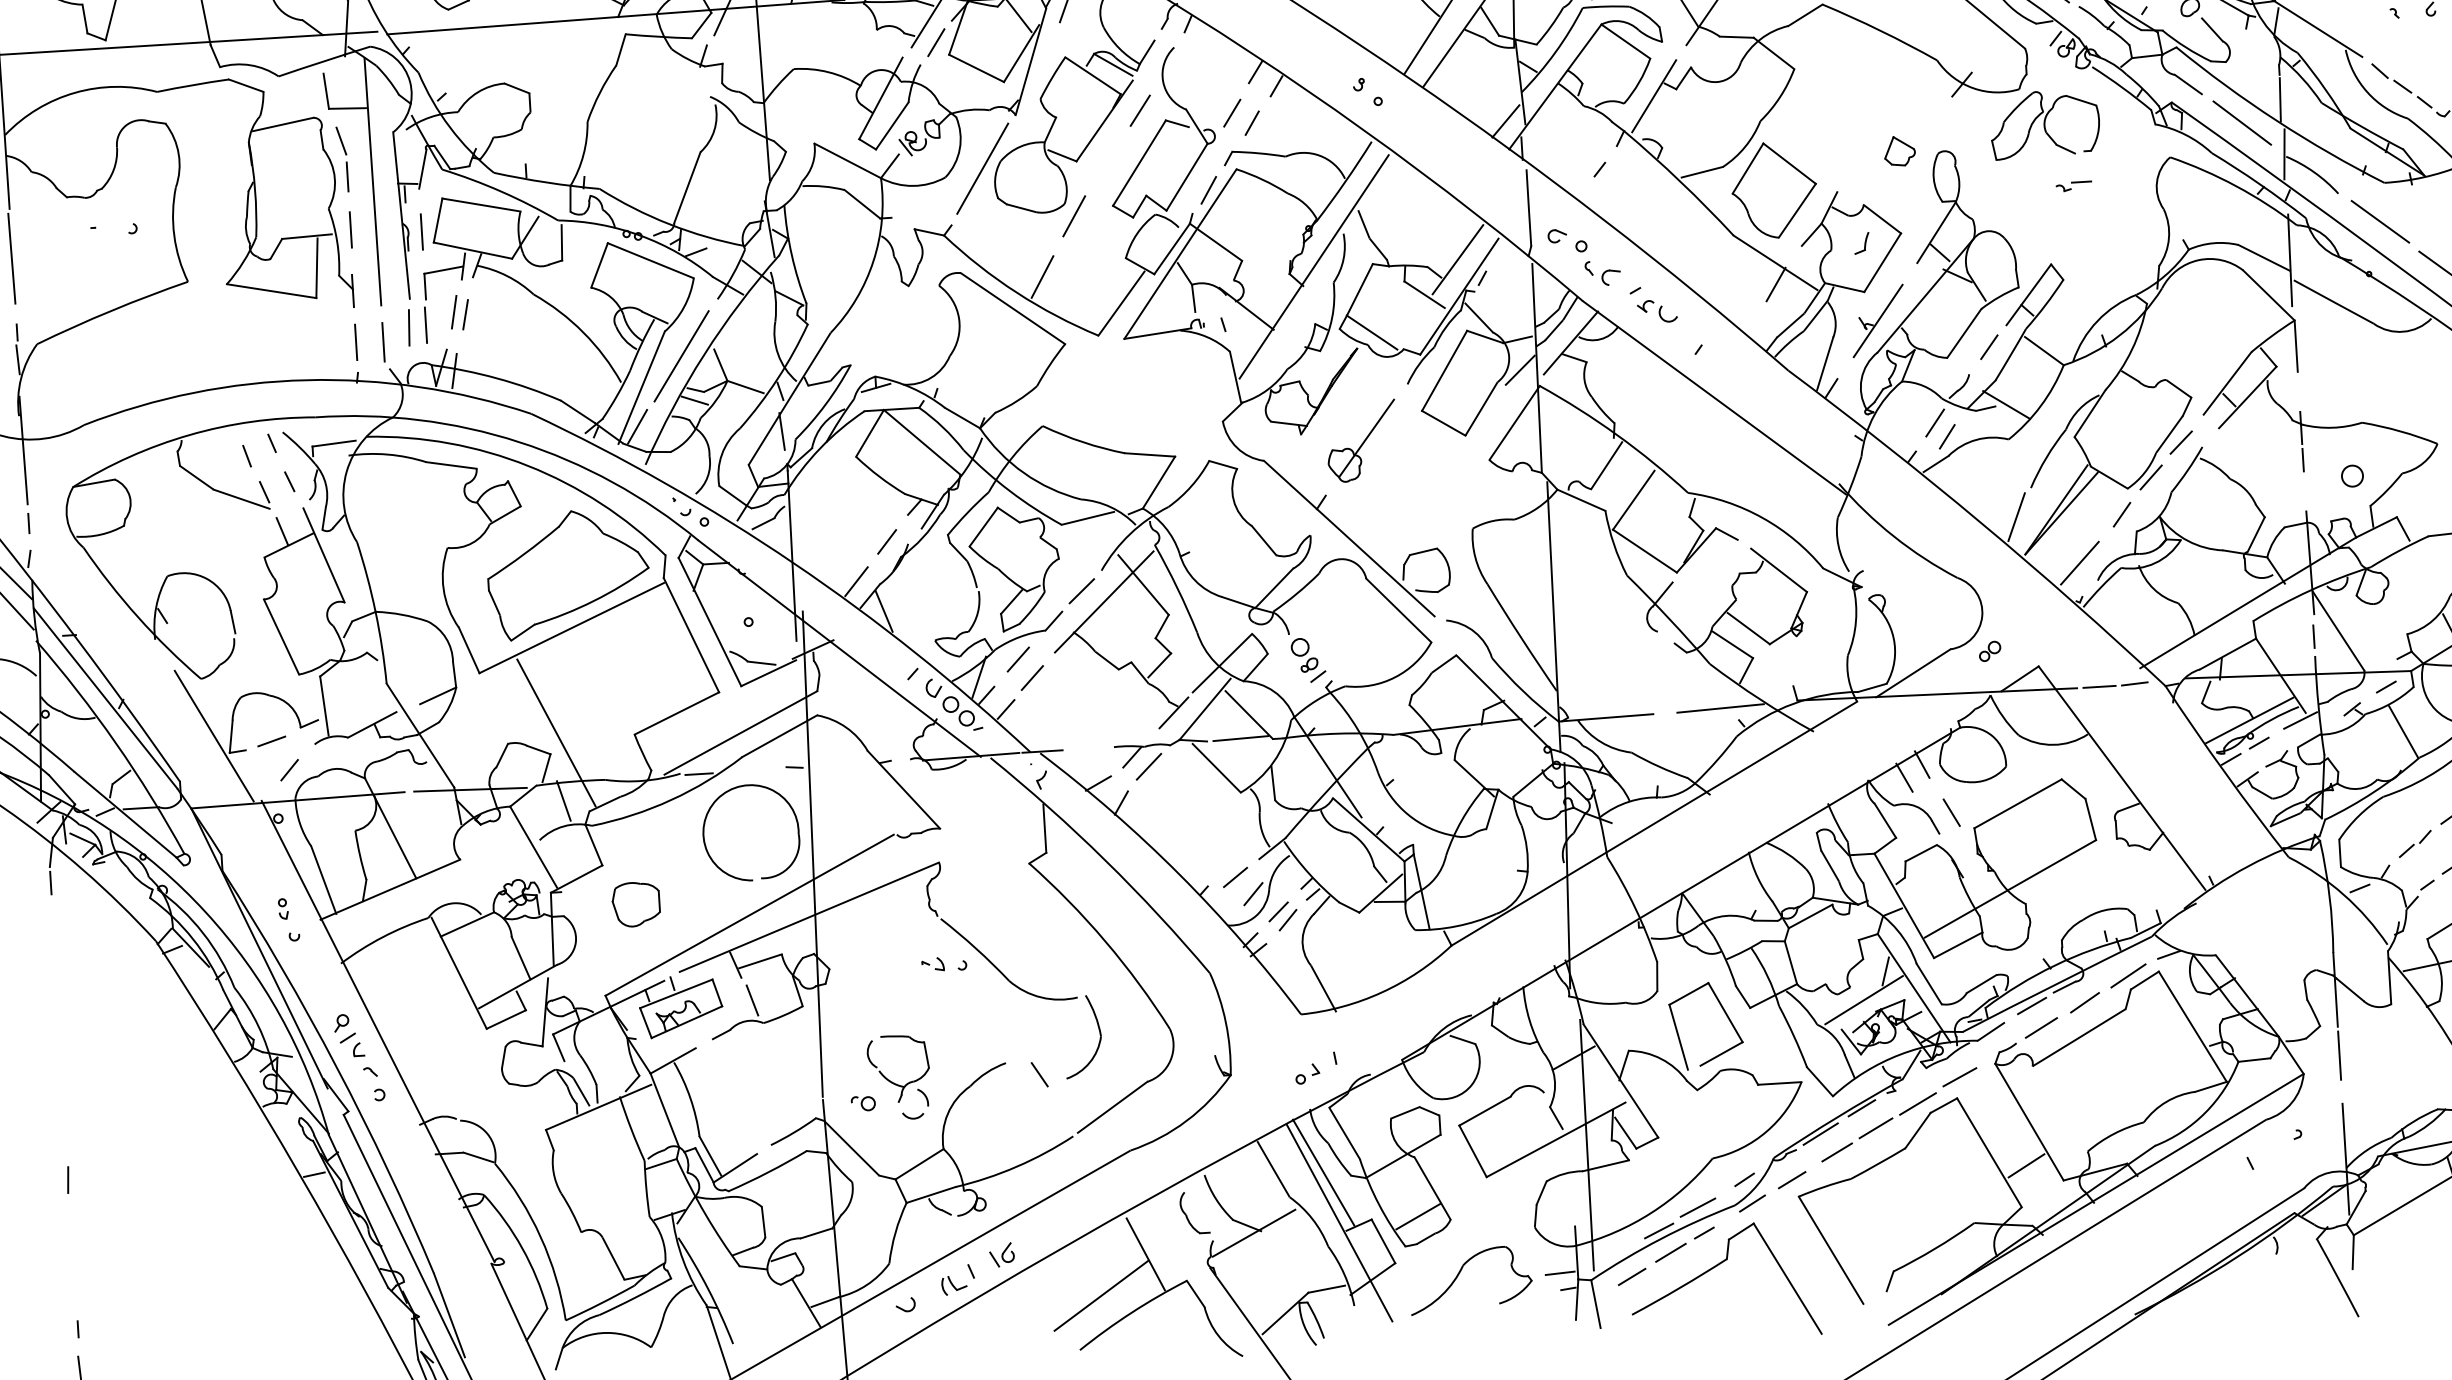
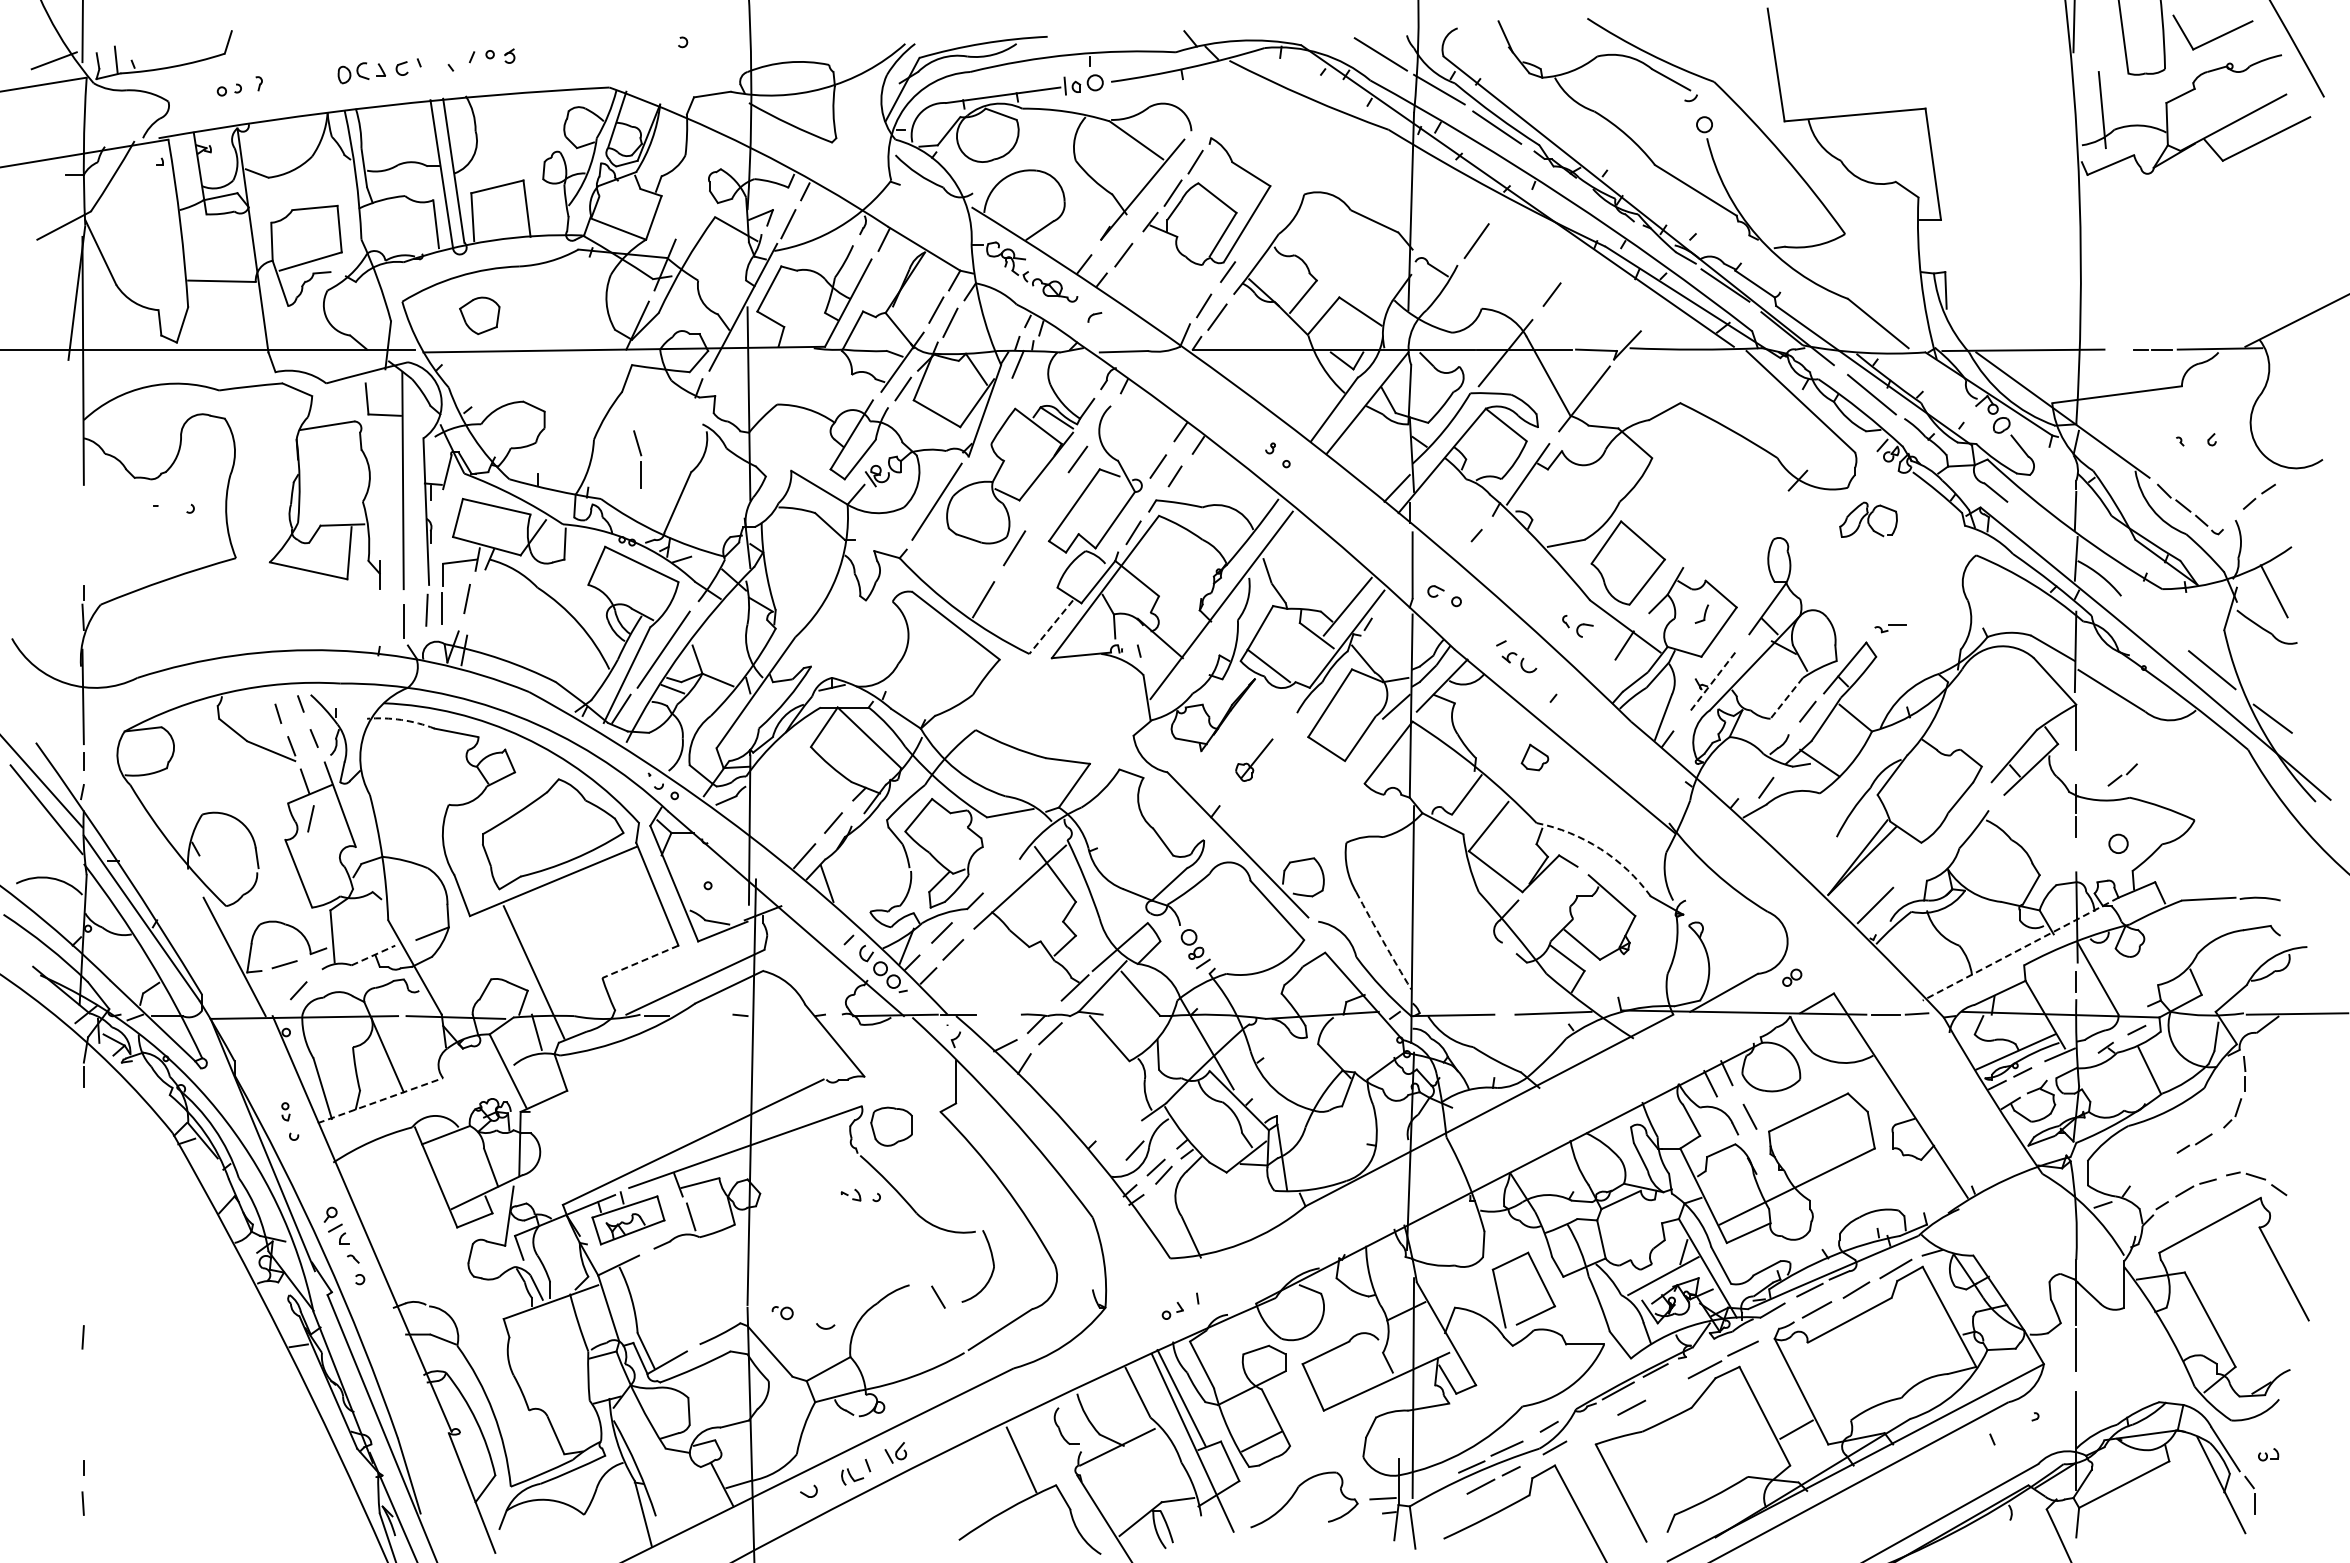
line: (2242, 122) -> (2041, 528), removed
part: (2045, 124) -> (1868, 519), size x0.6
part: (1899, 151) -> (1534, 757), moved
part: (342, 159) -> (637, 459), moved
part: (2073, 186) -> (1890, 628), moved
line: (2380, 221) -> (2156, 622), removed
line: (351, 229) -> (381, 521), removed
line: (422, 231) -> (443, 526), removed
line: (11, 258) -> (82, 528), removed
part: (1602, 273) -> (1577, 626), moved
line: (1121, 303) -> (1051, 627), solid -> dashed
line: (465, 314) -> (310, 818), moved
line: (1877, 321) -> (1711, 683), solid -> dashed
line: (1964, 333) -> (1786, 698), solid -> dashed
line: (355, 342) -> (379, 620), removed
line: (1934, 422) -> (1755, 774), removed
line: (782, 431) -> (747, 720), removed
part: (1362, 440) -> (1254, 759), size x0.6
line: (2181, 442) -> (1970, 805), removed
line: (334, 443) -> (355, 707), removed
arc: (387, 454) -> (401, 719), solid -> dashed
line: (2151, 477) -> (1942, 834), removed
line: (2121, 514) -> (1914, 865), removed
line: (2016, 516) -> (1822, 861), removed
arc: (1762, 518) -> (1600, 849), solid -> dashed
line: (1081, 591) -> (1000, 876), removed
line: (2248, 603) -> (2020, 949), solid -> dashed
arc: (1521, 638) -> (1383, 941), solid -> dashed
line: (676, 714) -> (640, 962), solid -> dashed
line: (372, 724) -> (373, 955), solid -> dashed
line: (1241, 738) -> (1132, 1013), removed
part: (717, 800) -> (671, 1040), removed
part: (2414, 843) -> (2122, 774), moved
line: (1234, 876) -> (1119, 1134), removed
line: (390, 889) -> (380, 1100), solid -> dashed
part: (636, 904) -> (891, 1126), moved
part: (890, 1079) -> (807, 1293), removed
line: (1875, 1128) -> (1666, 1388), removed
line: (1791, 1180) -> (1590, 1429), removed
line: (1631, 1276) -> (1445, 1505), removed
line: (1101, 1295) -> (980, 1493), removed

